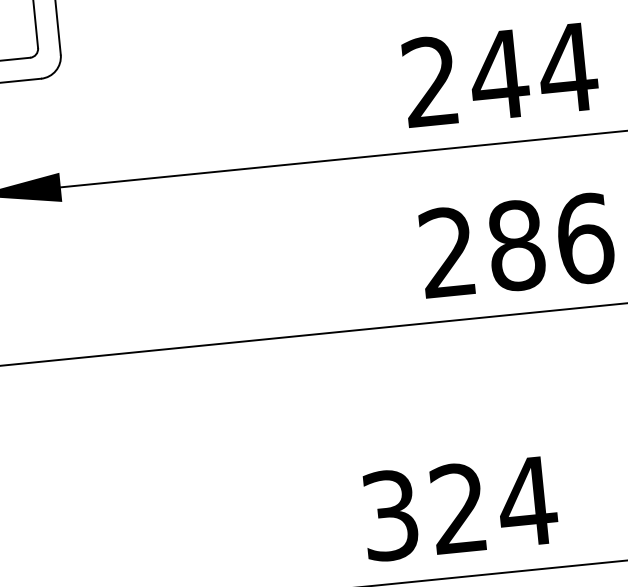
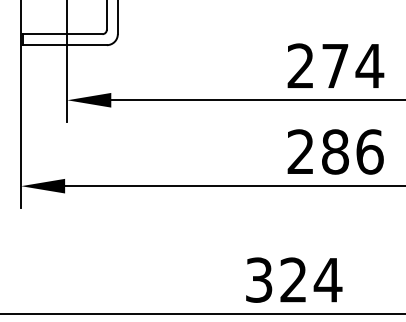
text: (499, 75) -> (335, 66), 244 -> 274

